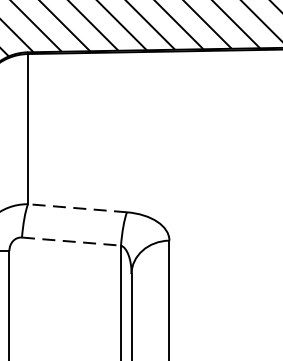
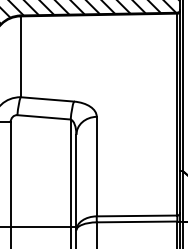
line: (77, 208) -> (47, 99), dashed -> solid
line: (72, 241) -> (44, 117), dashed -> solid

